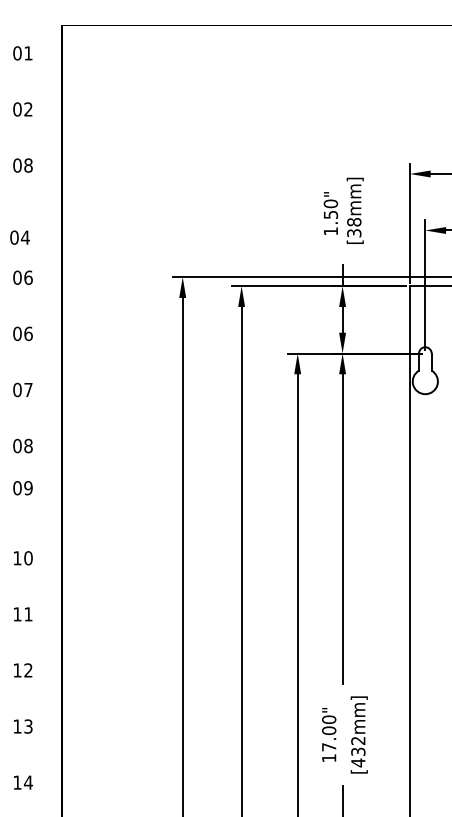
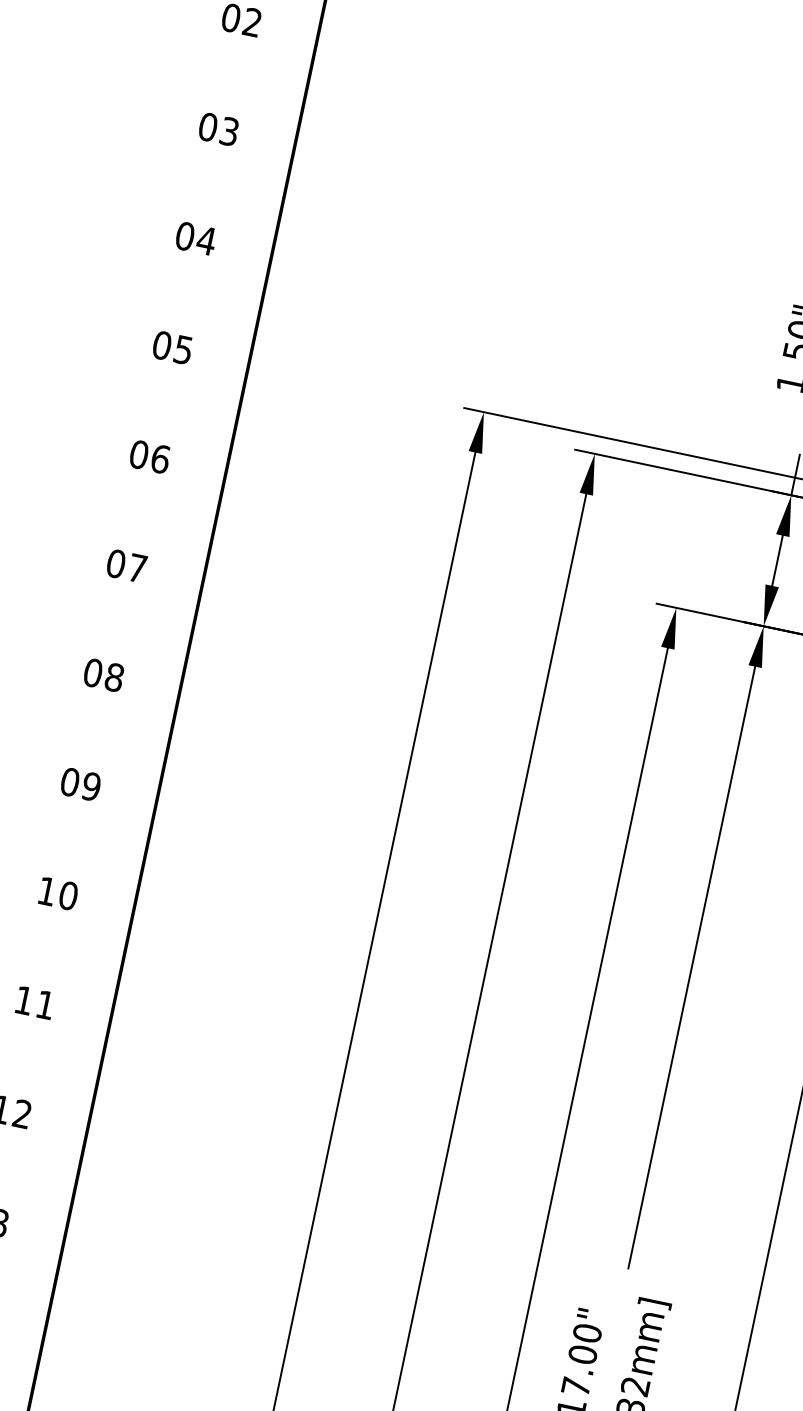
text: (28, 165) -> (229, 131), 08 -> 03
text: (19, 237) -> (194, 238), moved
text: (28, 277) -> (183, 349), 06 -> 05
text: (22, 488) -> (79, 784), moved

